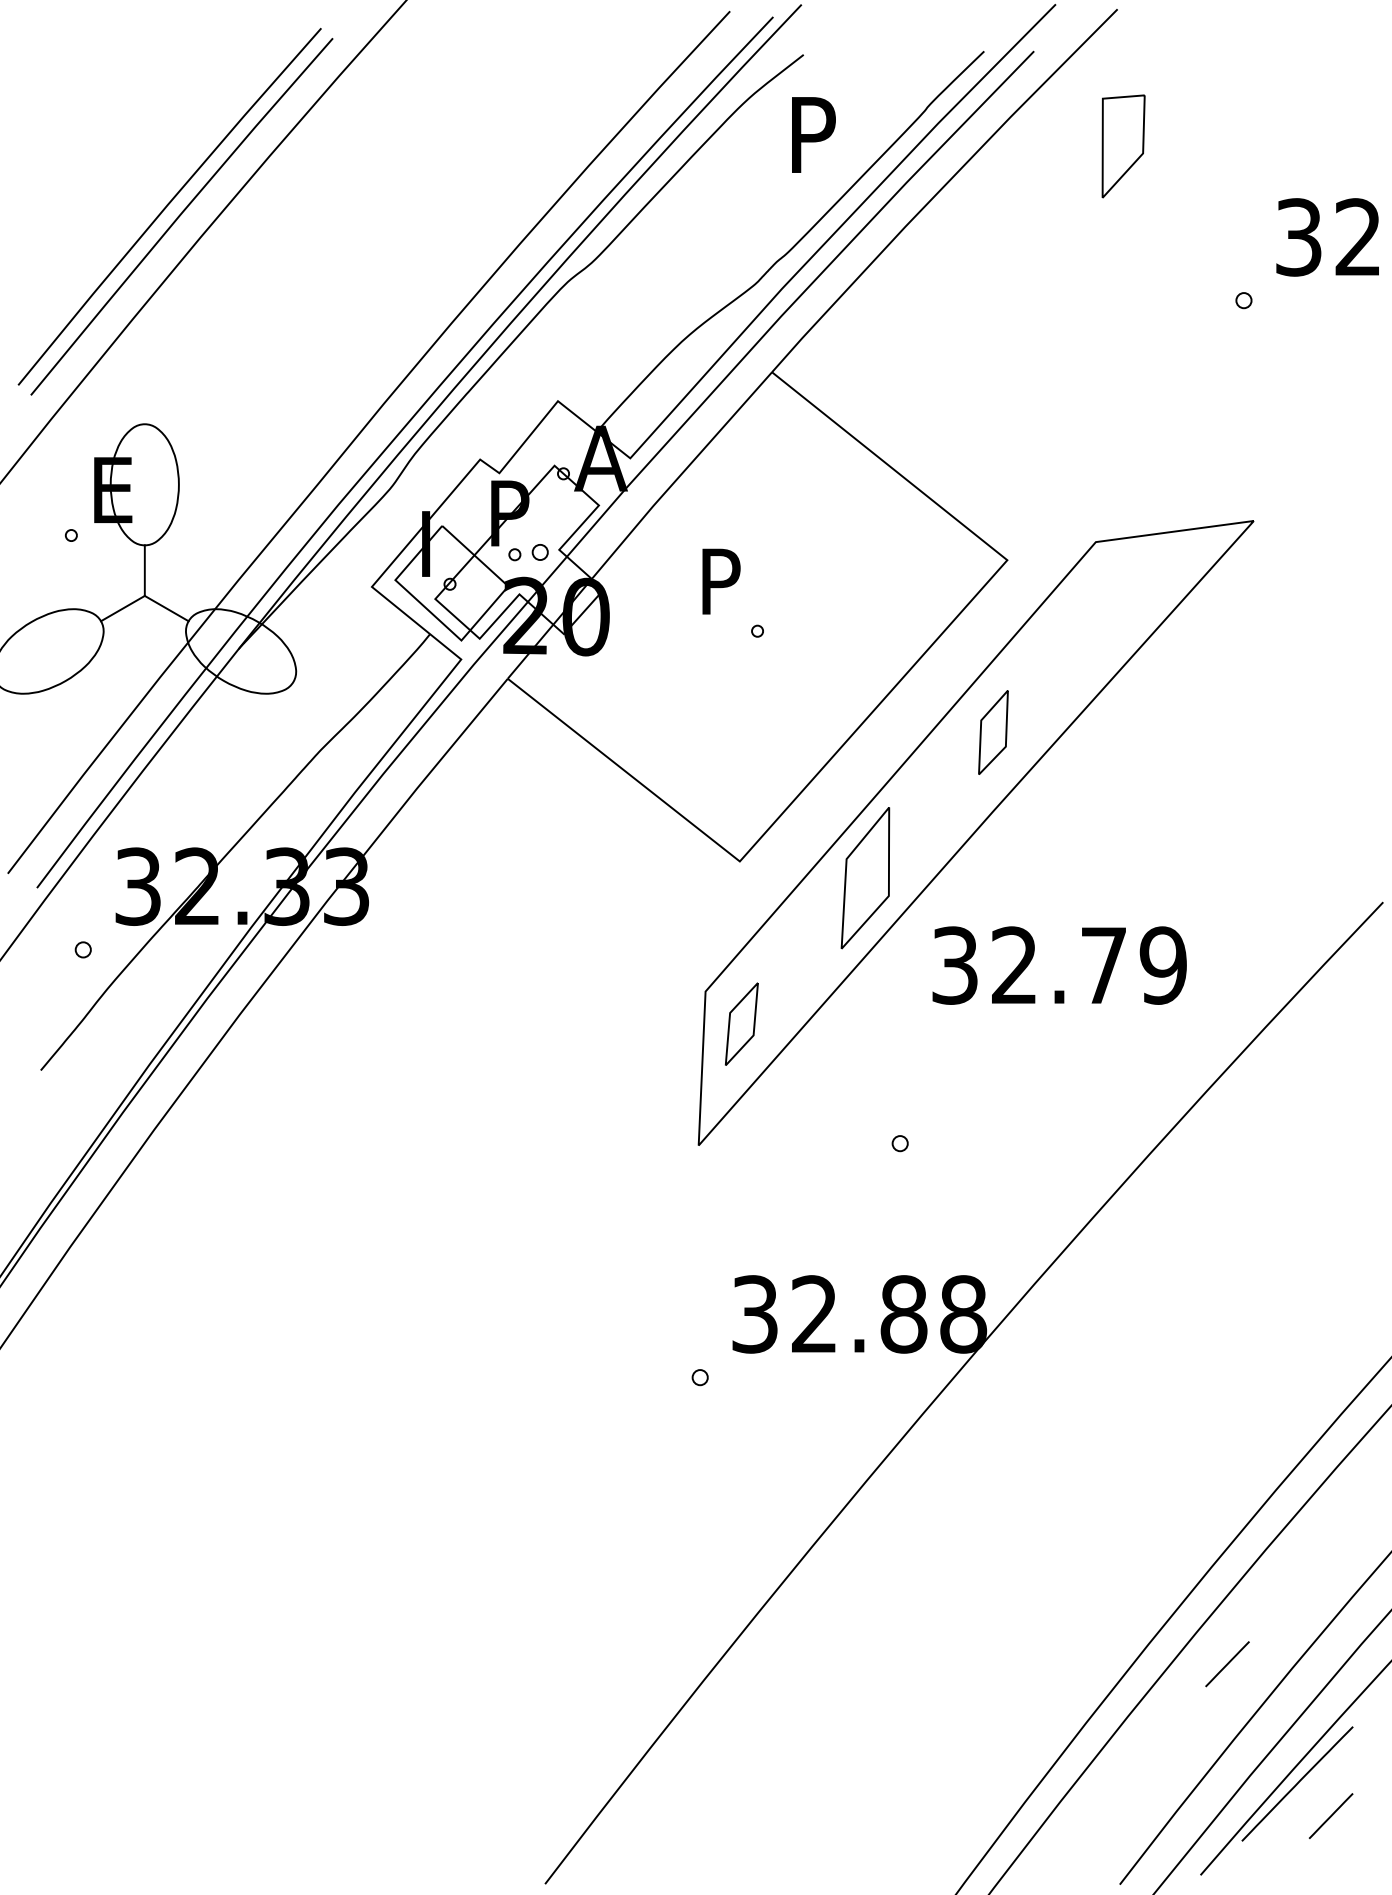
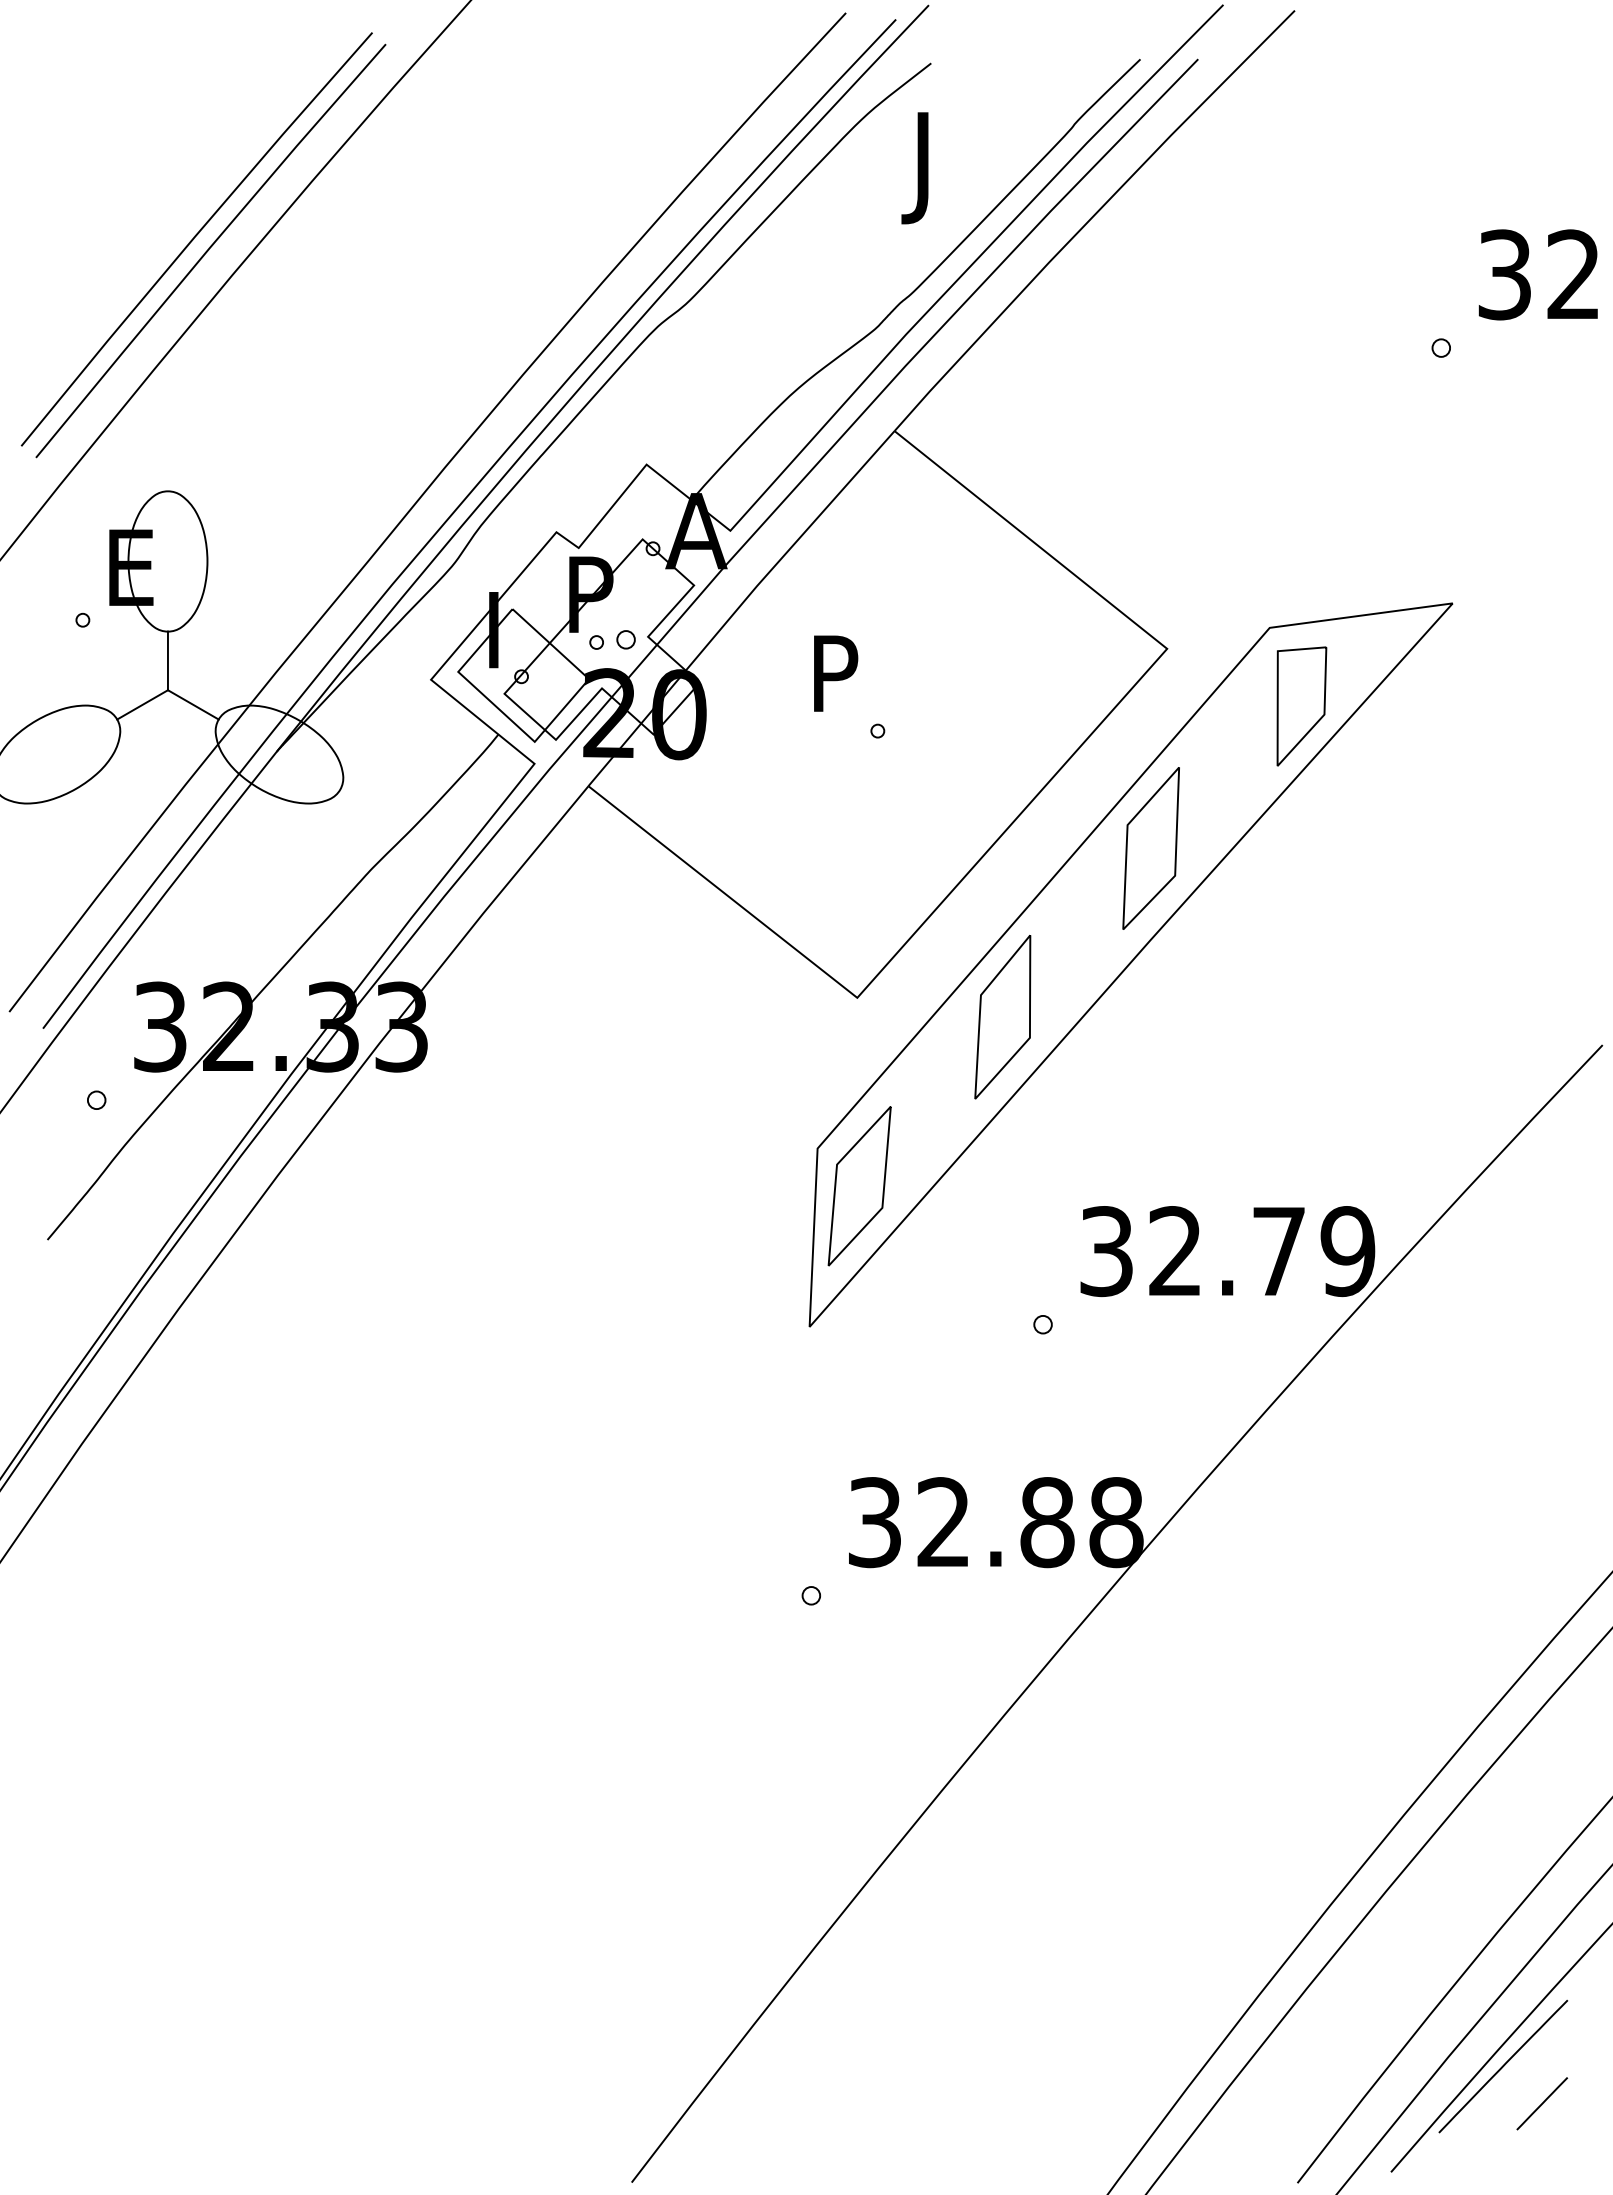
text: (806, 145) -> (934, 168), P -> J
part: (1123, 146) -> (1301, 706), moved
part: (992, 732) -> (1150, 848), size x1.67
text: (1059, 965) -> (1227, 1251), moved
part: (741, 1024) -> (859, 1186), size x1.67
line: (1227, 1663) -> (1422, 1927), removed

